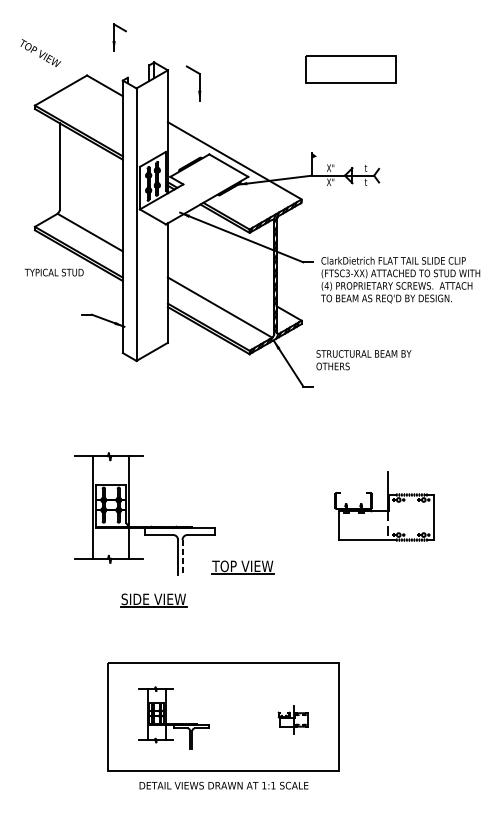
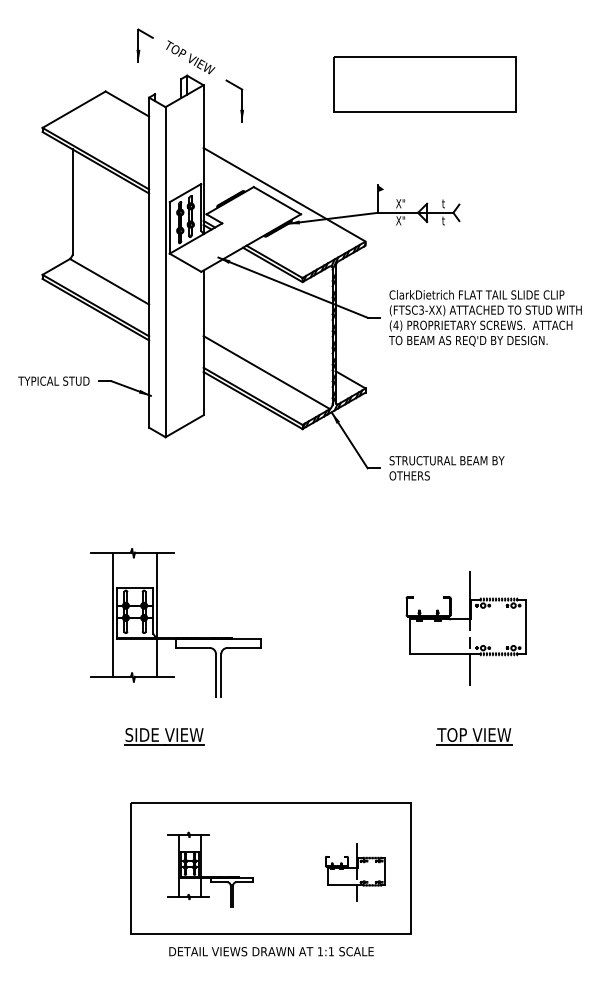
text: (40, 53) -> (190, 57), moved
part: (350, 69) -> (424, 84), size x1.67
text: (53, 272) -> (53, 380), moved
text: (400, 280) -> (485, 318), moved
text: (363, 360) -> (446, 468), moved
line: (387, 552) -> (469, 669), added
line: (182, 557) -> (221, 675), dashed -> solid
part: (242, 567) -> (474, 736), moved
part: (153, 600) -> (164, 736), moved
part: (293, 720) -> (355, 872), size x1.67

